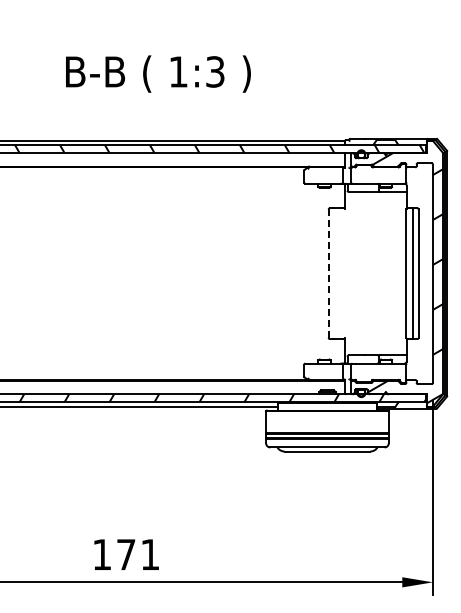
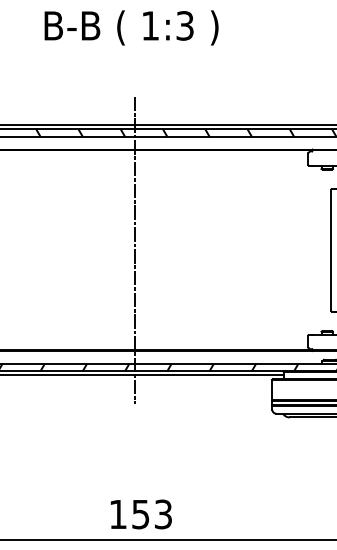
text: (158, 73) -> (131, 27), moved
line: (120, 273) -> (135, 250), added
line: (328, 274) -> (330, 251), dashed -> solid
text: (138, 554) -> (152, 514), 171 -> 153

